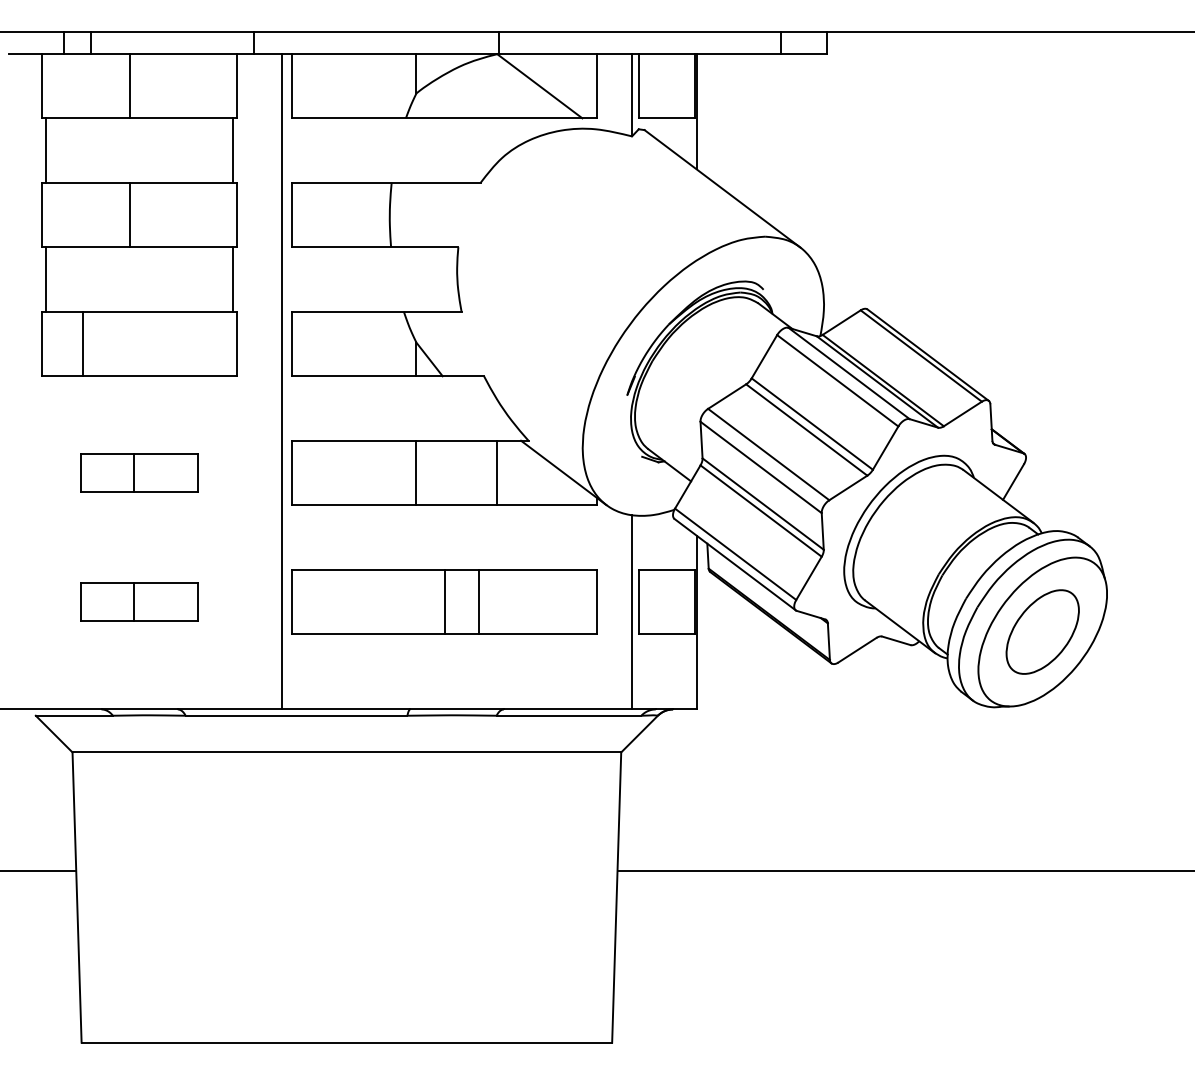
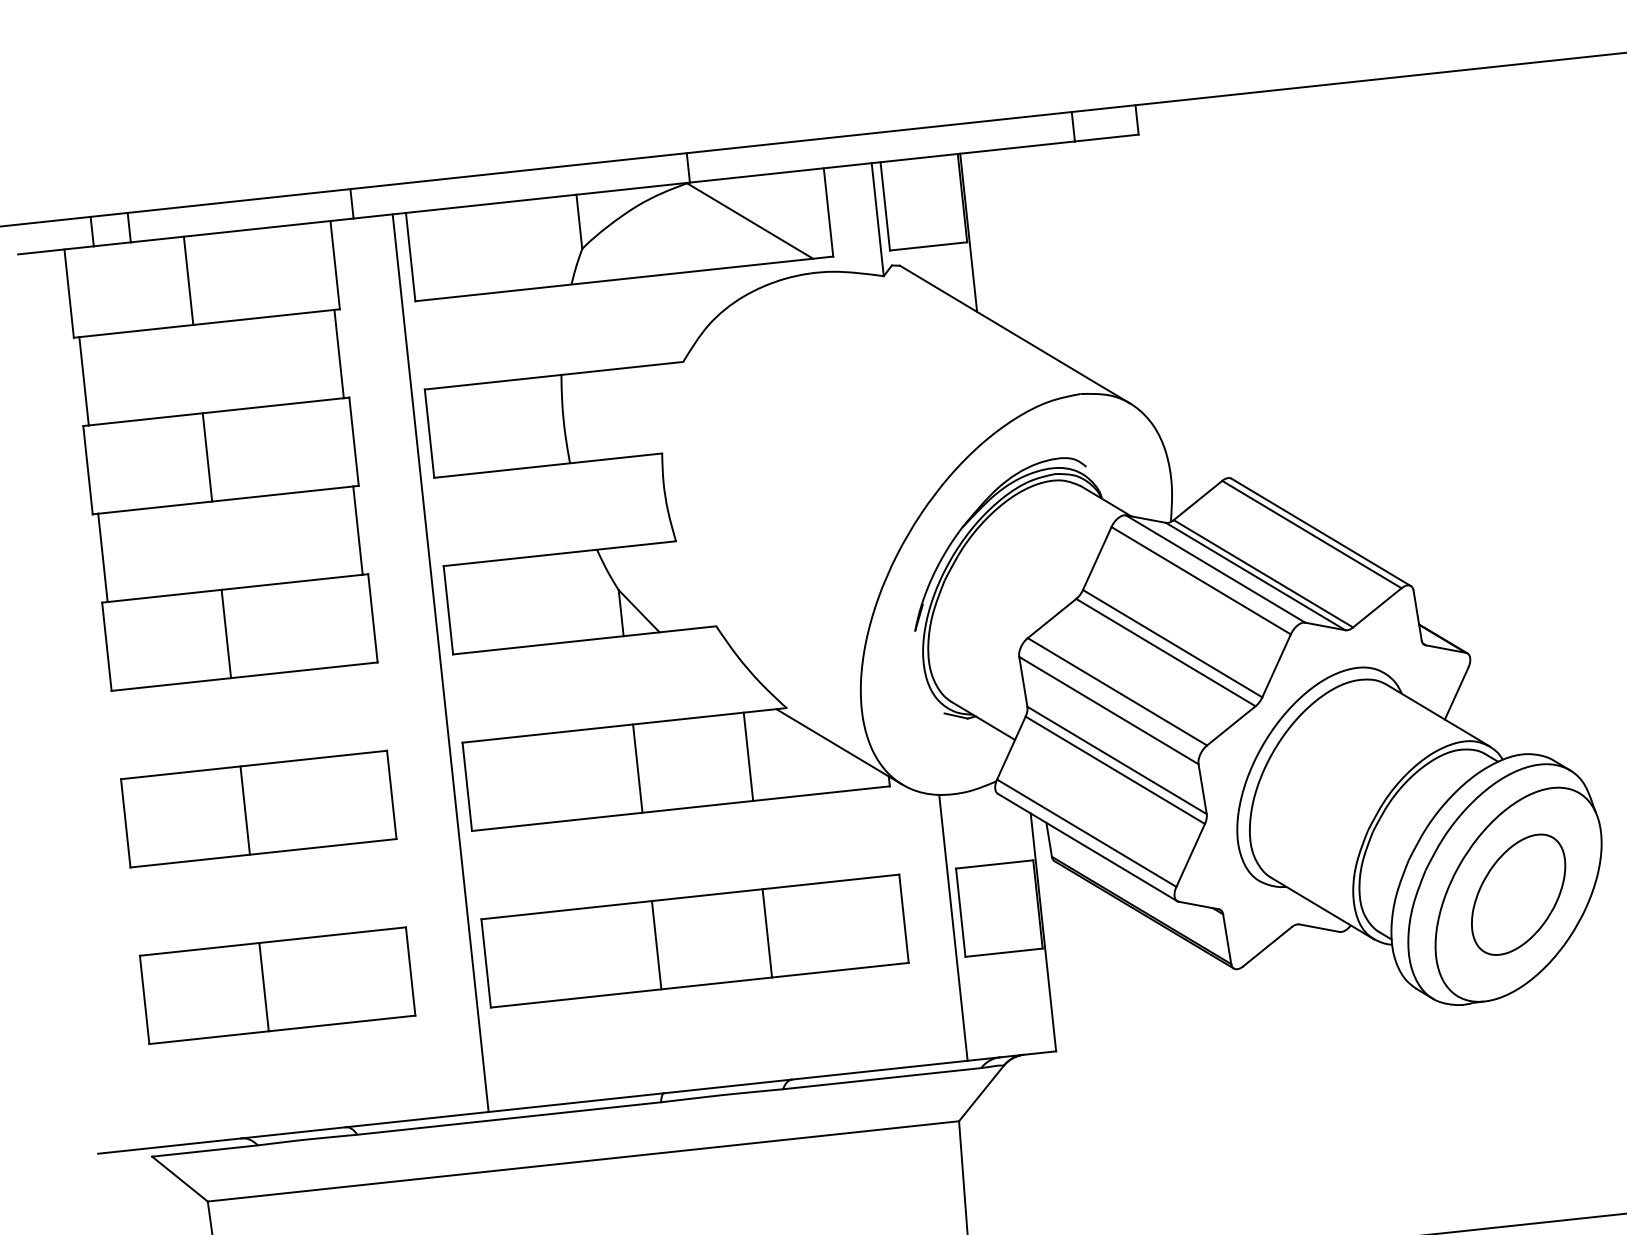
line: (82, 343) -> (225, 633), moved
part: (139, 472) -> (258, 808), size x1.67
part: (139, 601) -> (277, 985), size x1.67
line: (445, 601) -> (767, 932), moved
line: (479, 601) -> (656, 944), moved

